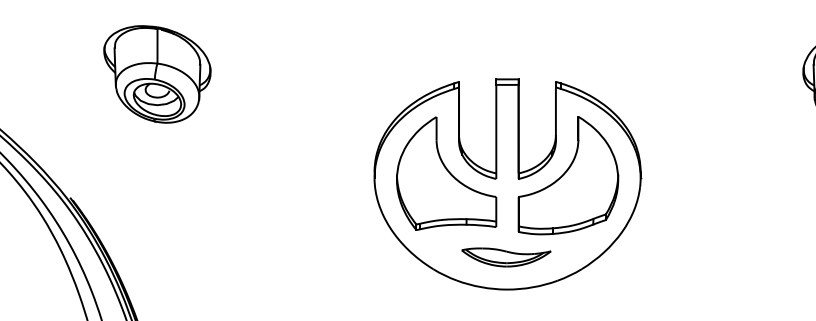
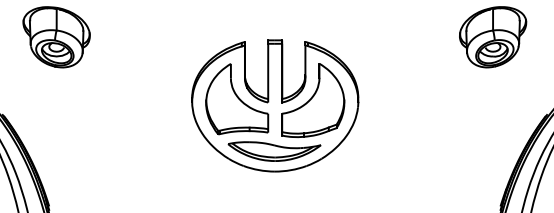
part: (506, 257) -> (274, 151), size x1.67

